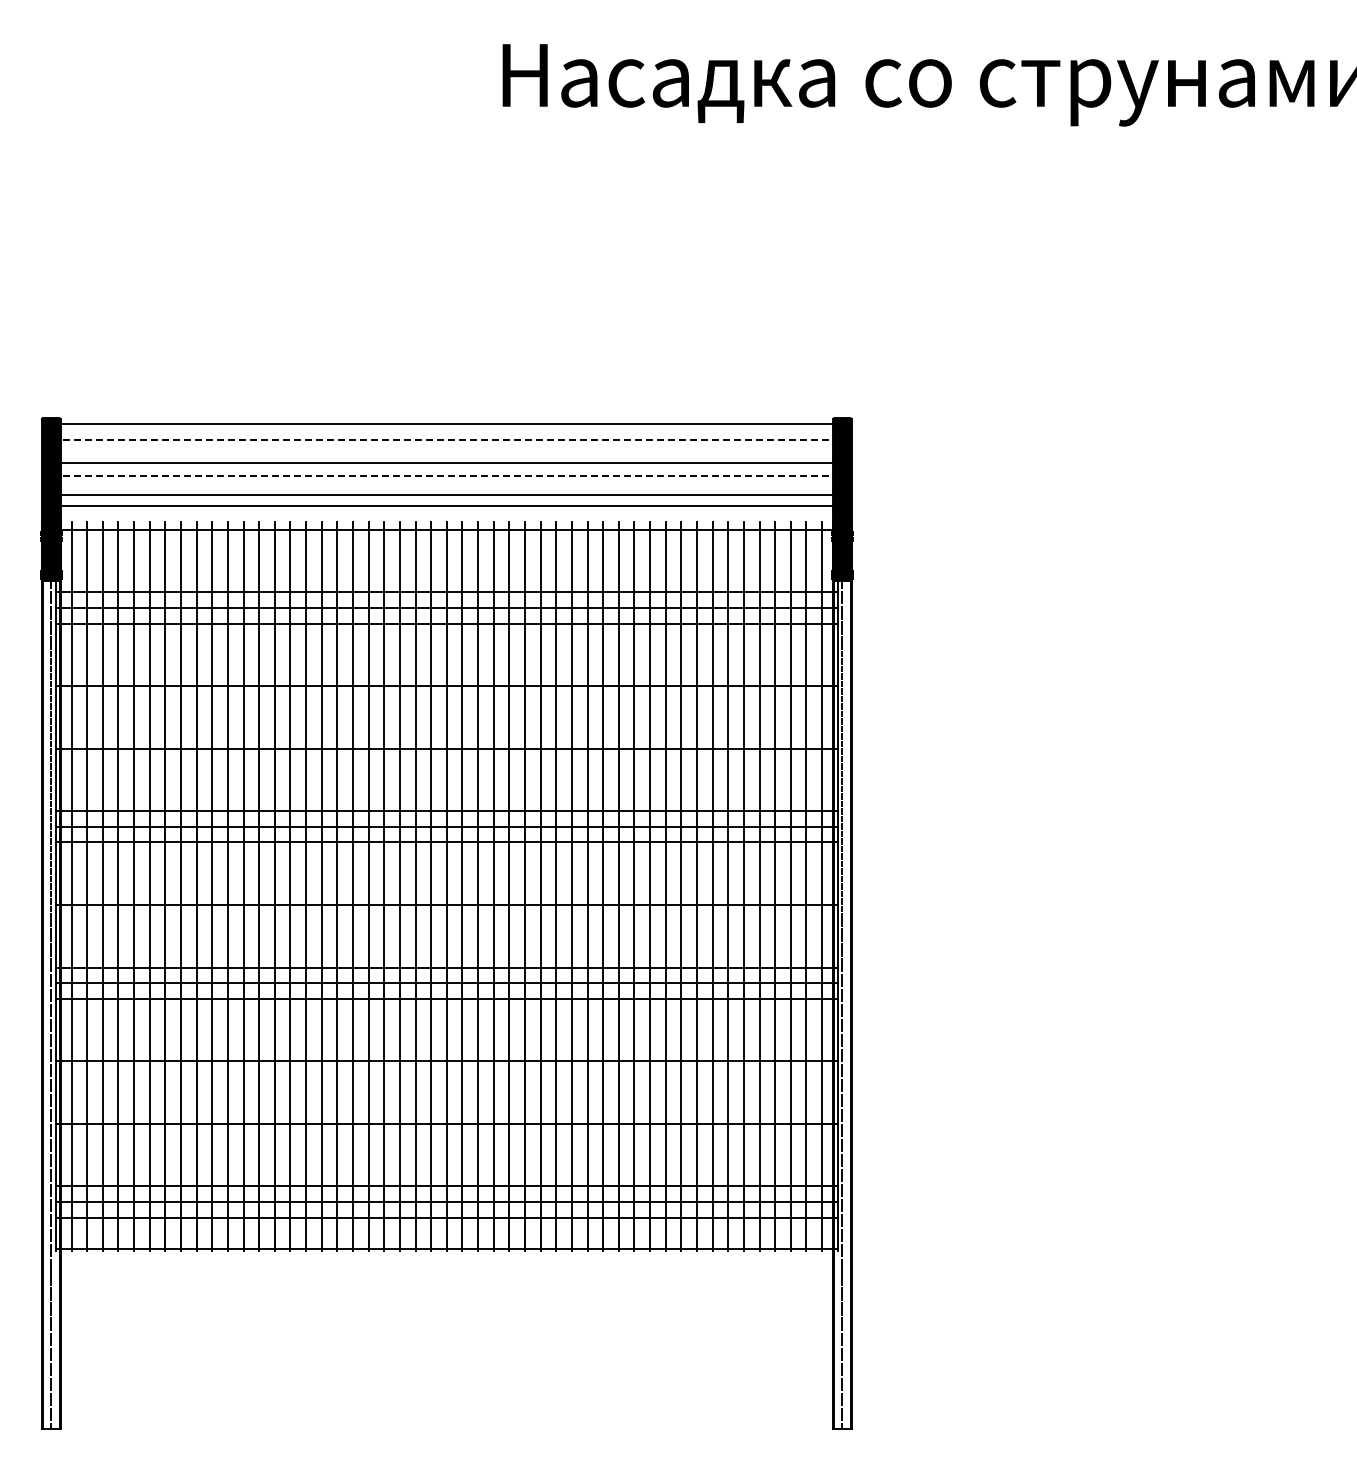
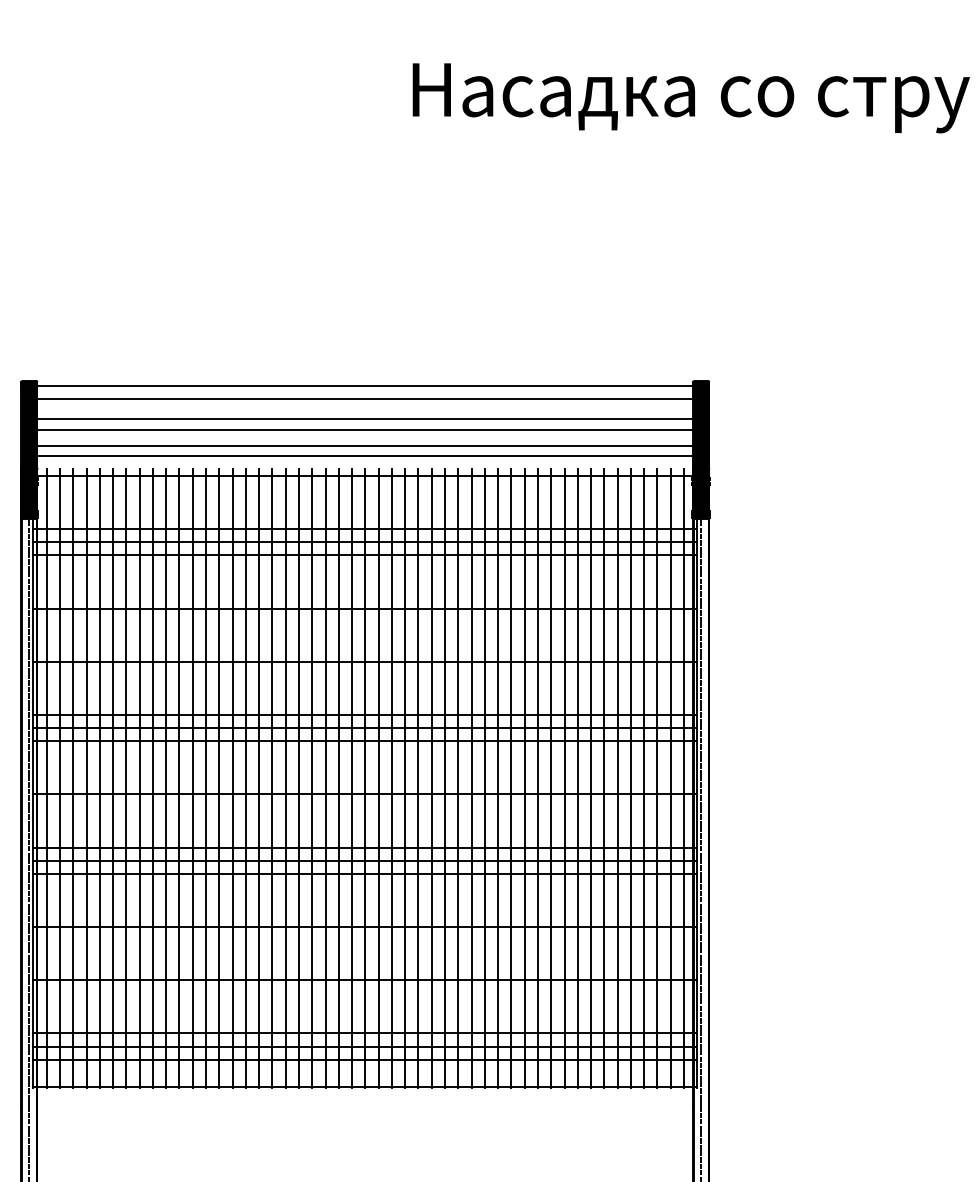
line: (446, 439) -> (365, 399), dashed -> solid
line: (446, 475) -> (365, 429), dashed -> solid

